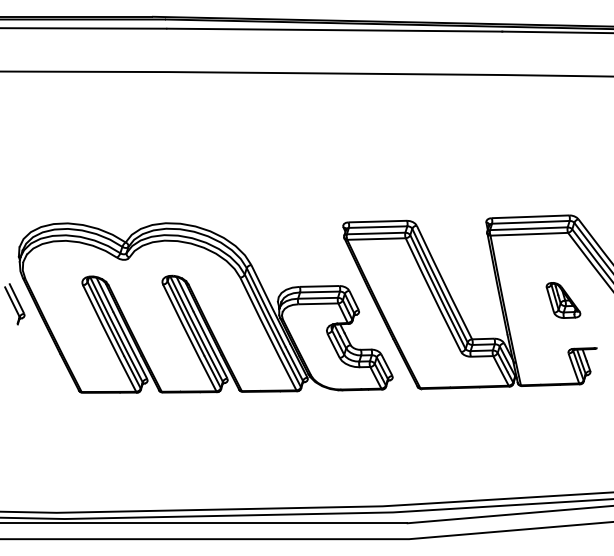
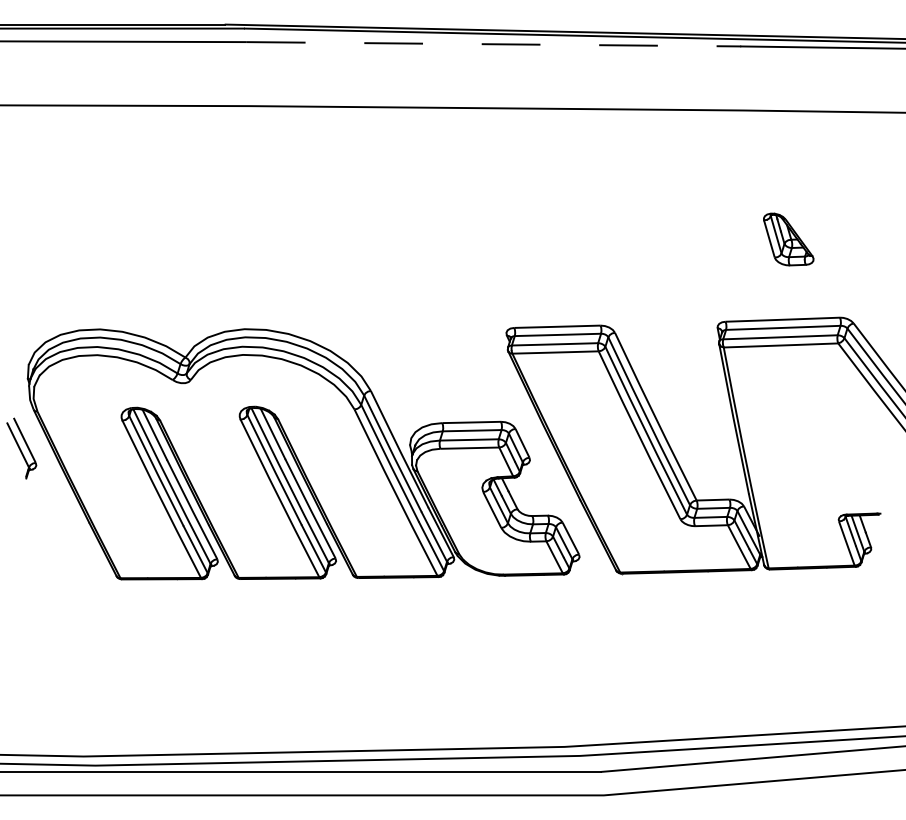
line: (334, 30) -> (493, 44), solid -> dashed
part: (563, 300) -> (788, 239), moved

